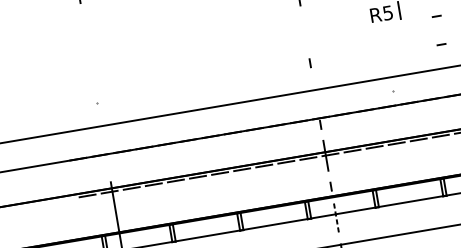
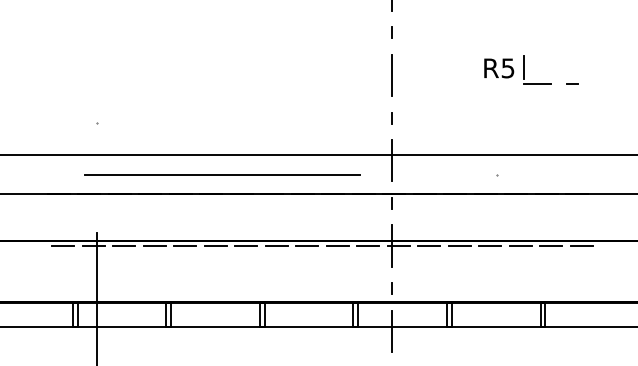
line: (410, 20) -> (536, 83), added
line: (304, 32) -> (391, 75), added
line: (441, 44) -> (572, 122), removed
line: (315, 93) -> (392, 160), added
line: (193, 124) -> (221, 174), added
line: (336, 217) -> (392, 331), dashed -> solid

